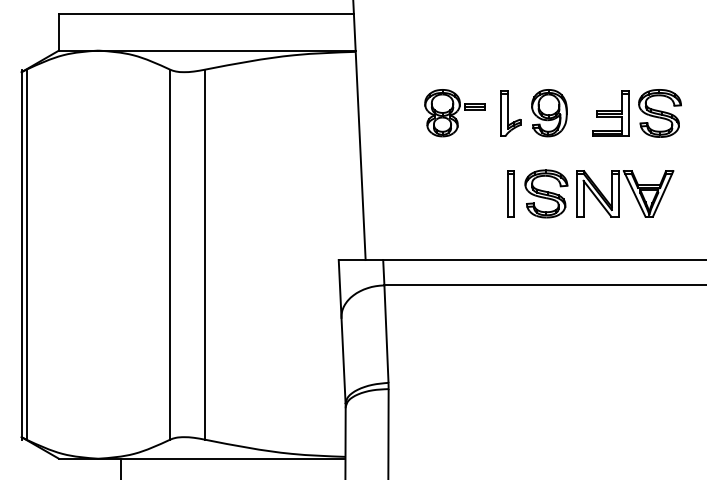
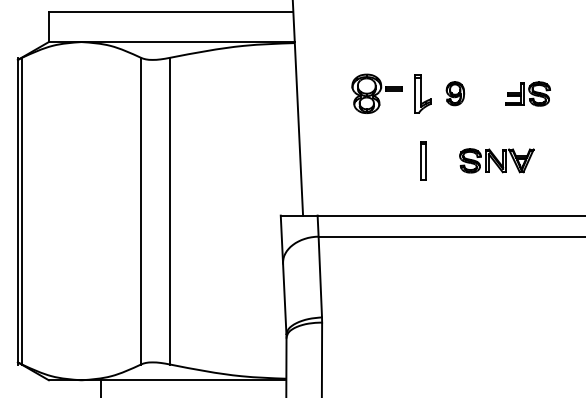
part: (549, 112) -> (455, 93), size x0.6
part: (637, 112) -> (528, 93), size x0.6
part: (599, 193) -> (496, 160), size x0.6

